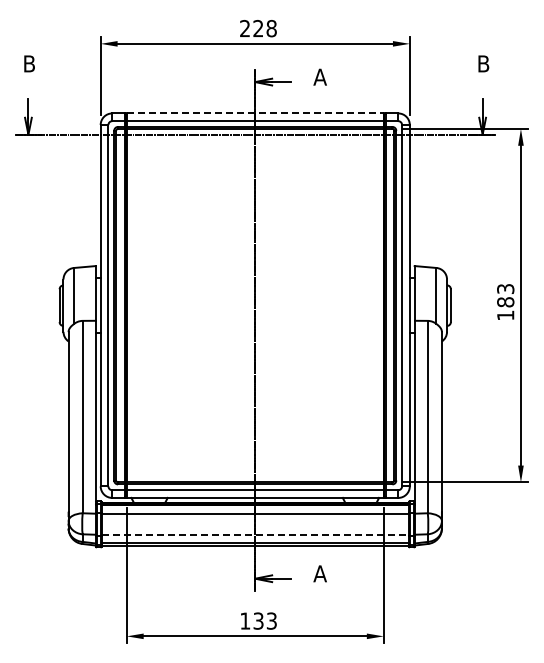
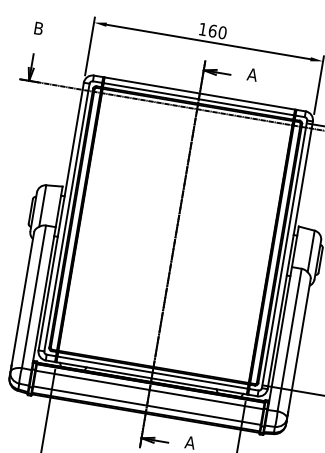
text: (258, 28) -> (212, 31), 228 -> 160
line: (255, 113) -> (200, 93), dashed -> solid
line: (255, 534) -> (147, 405), dashed -> solid

